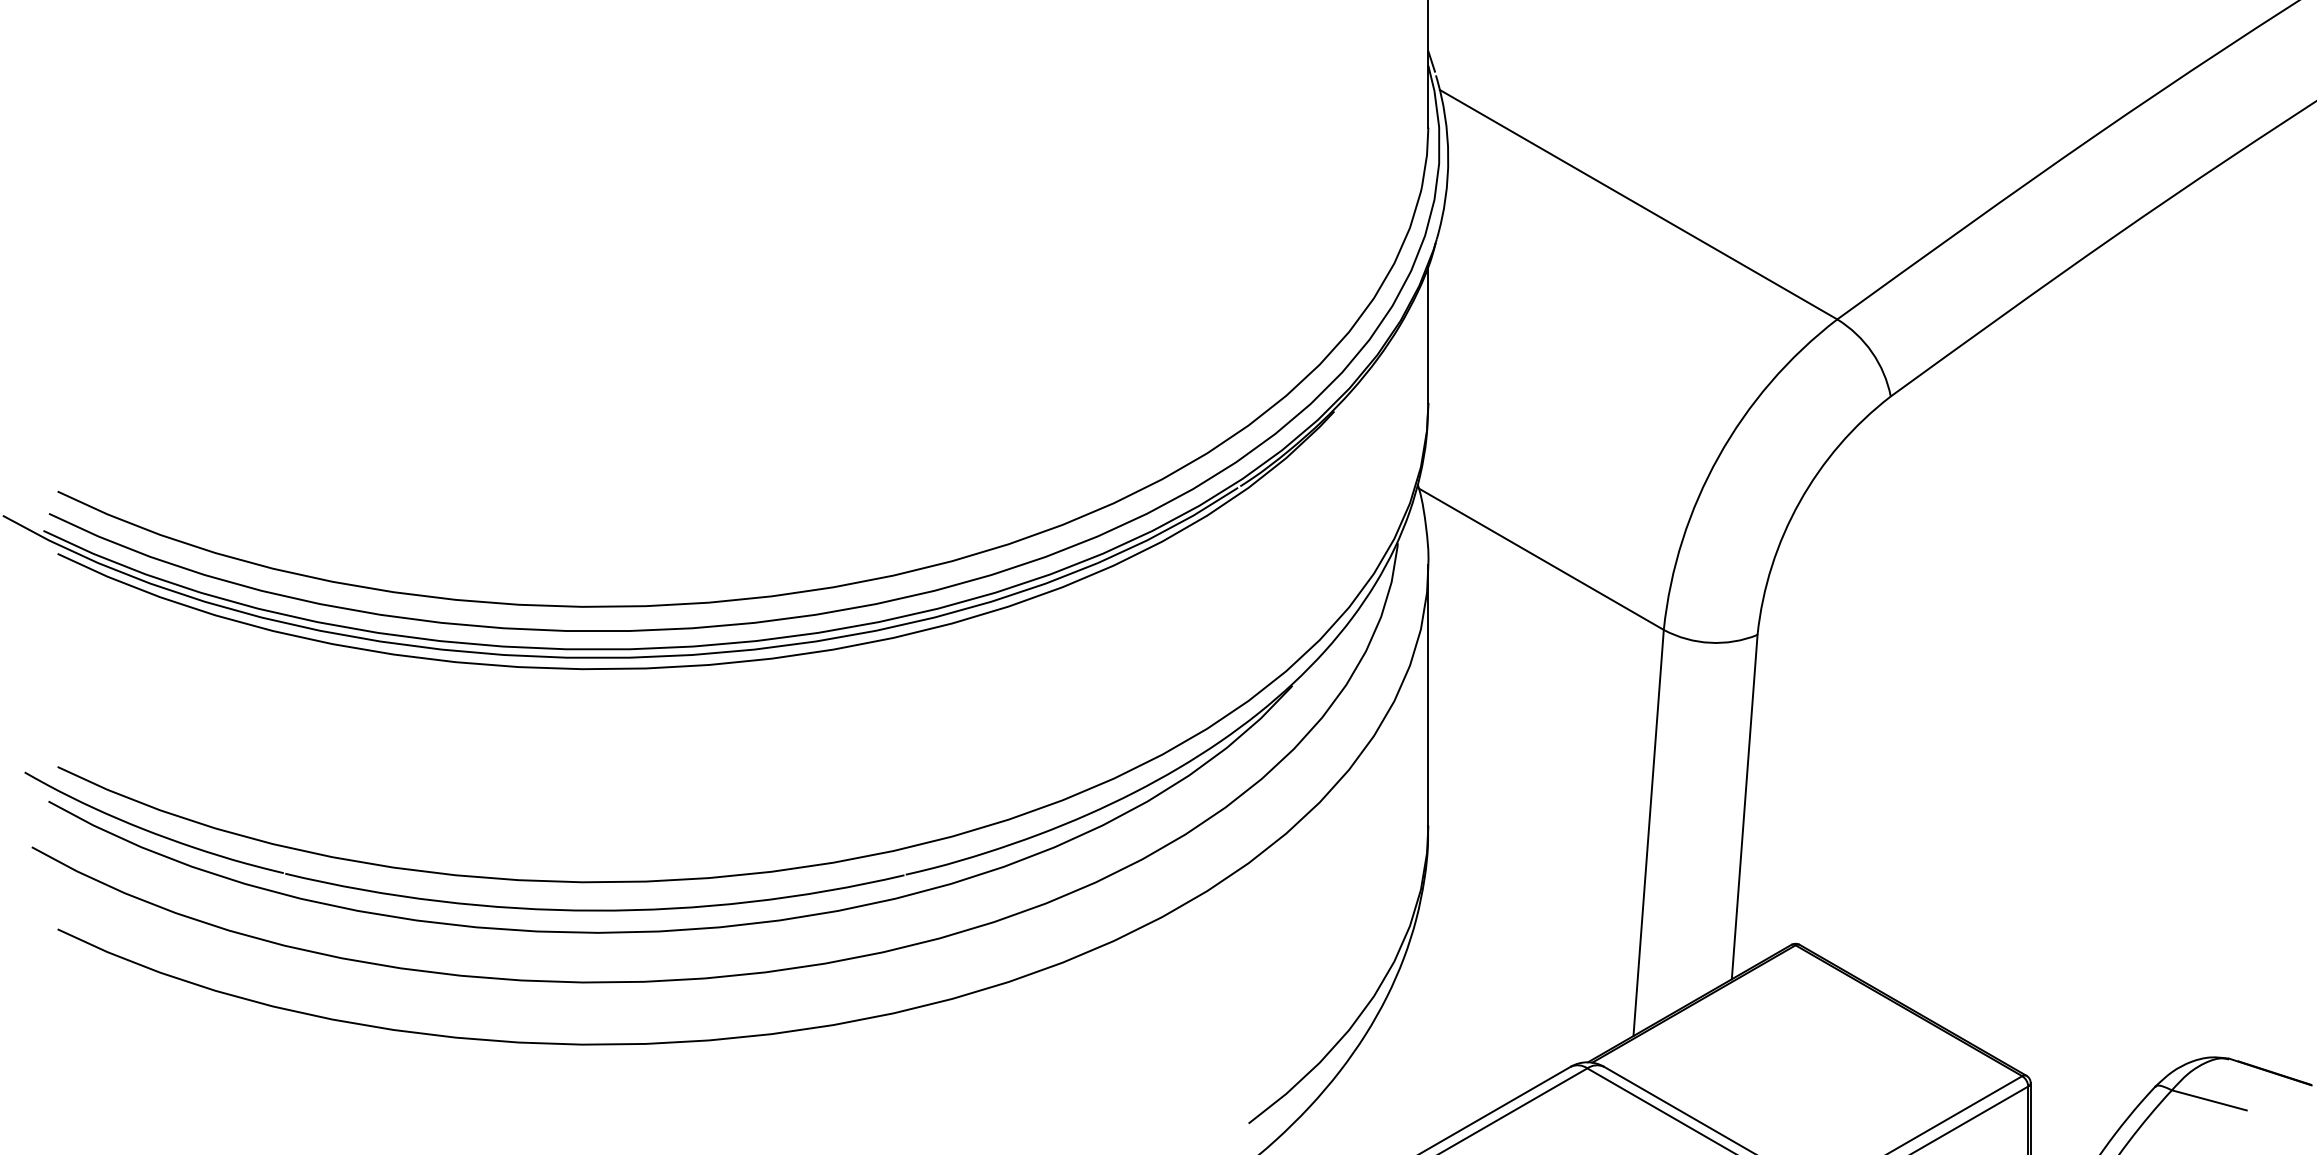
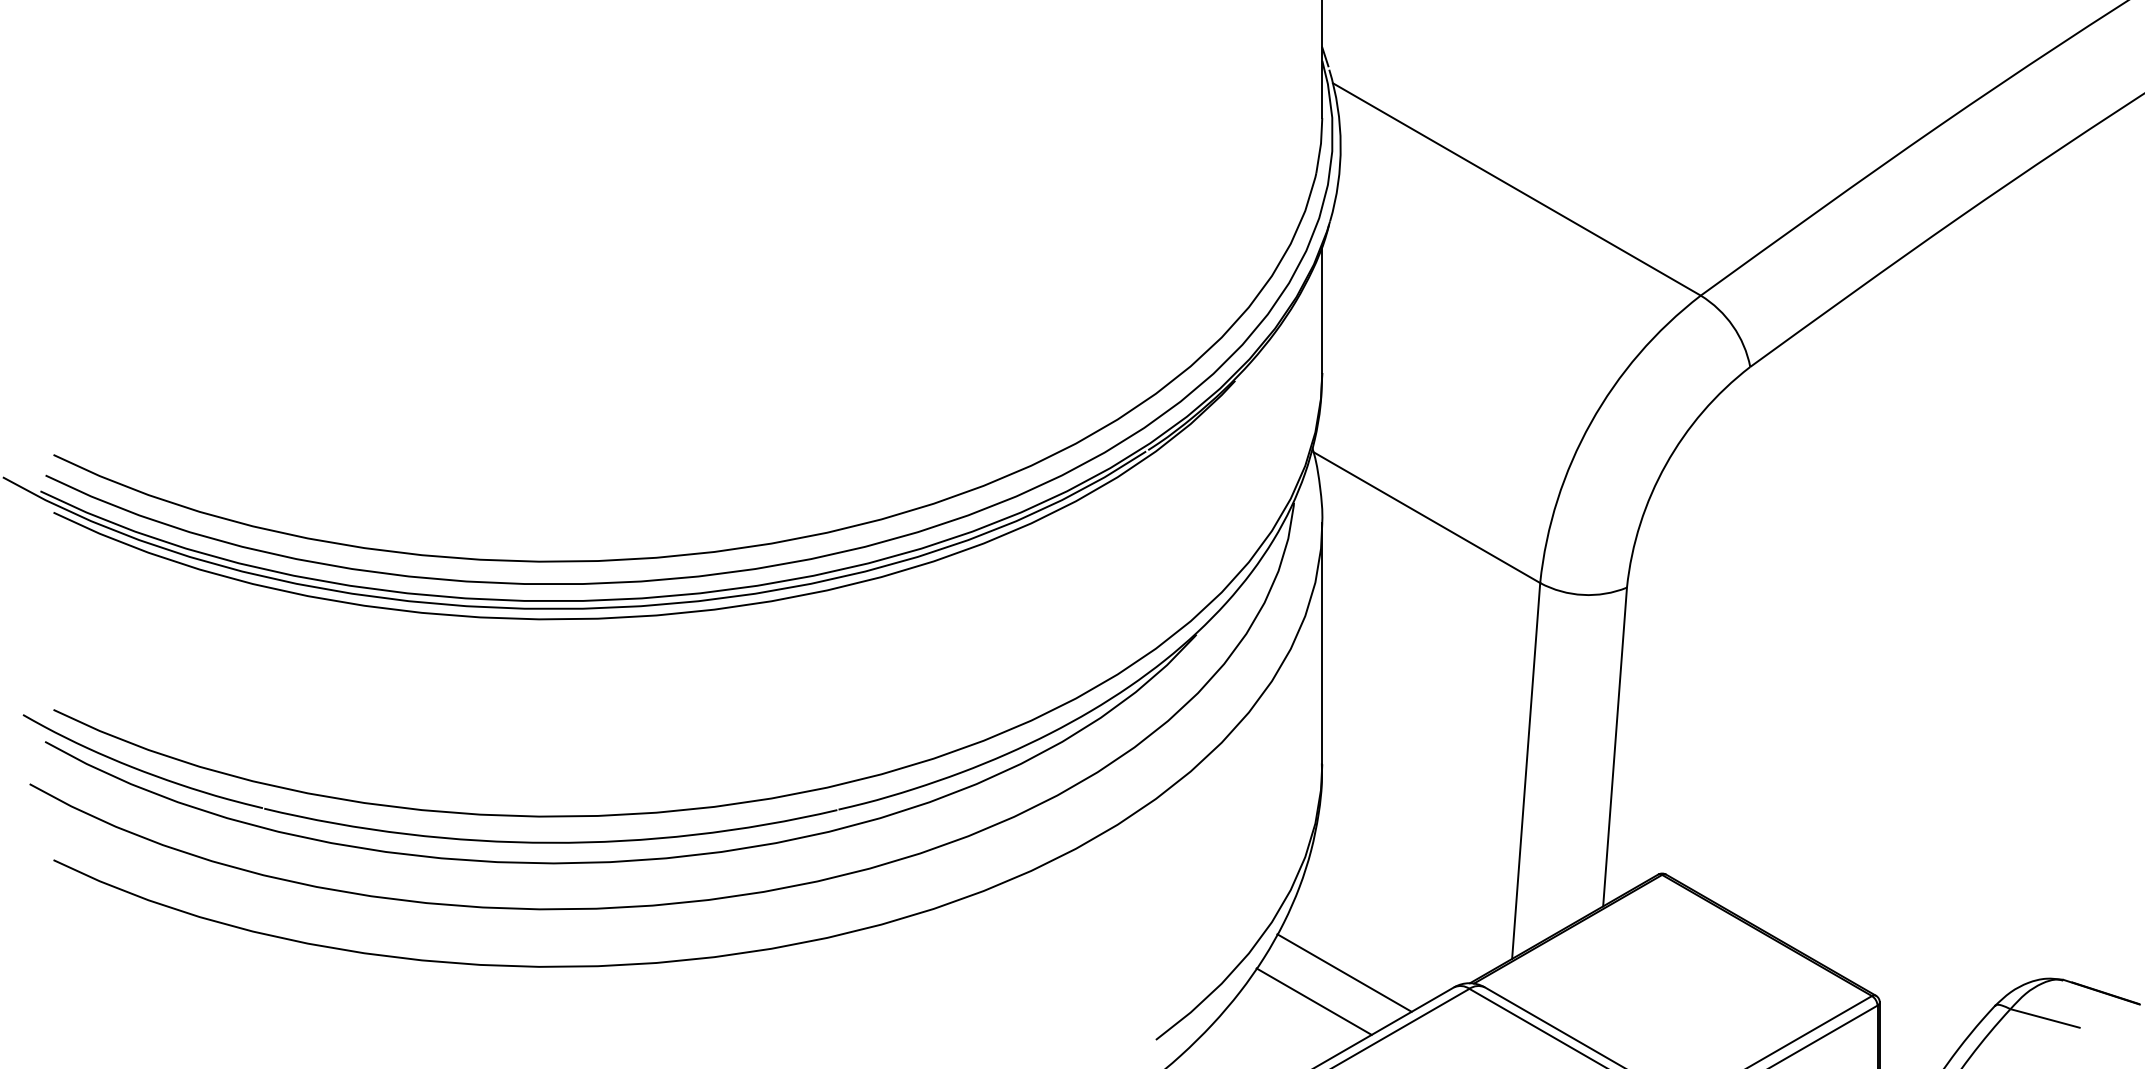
line: (1452, 1050) -> (1344, 972), added
line: (1418, 1082) -> (1313, 1001), added

